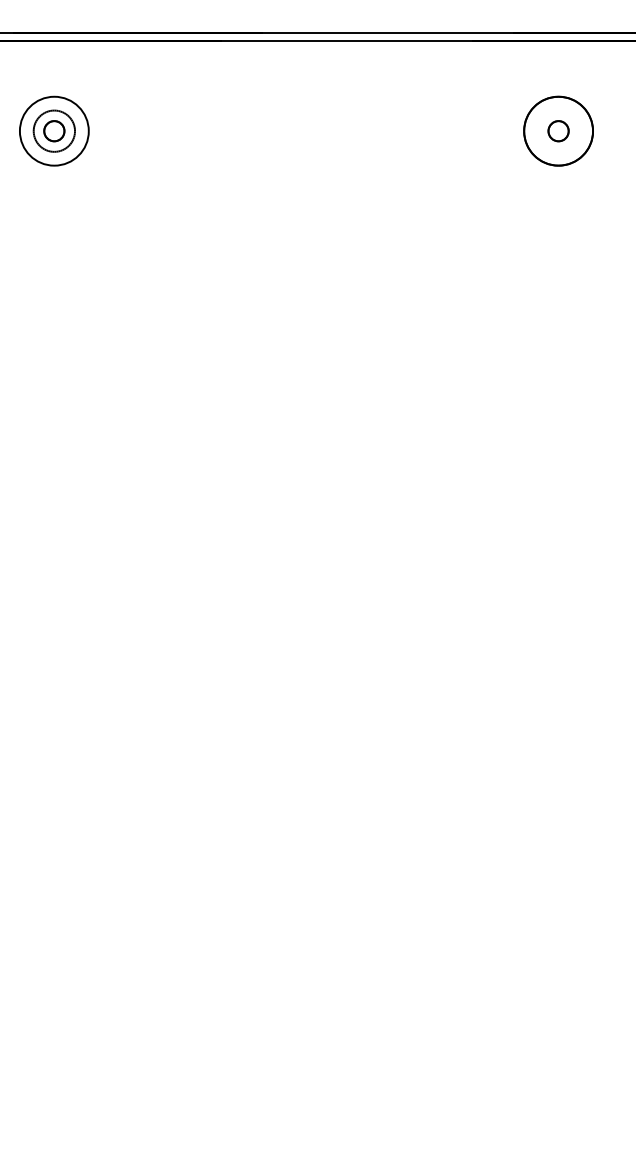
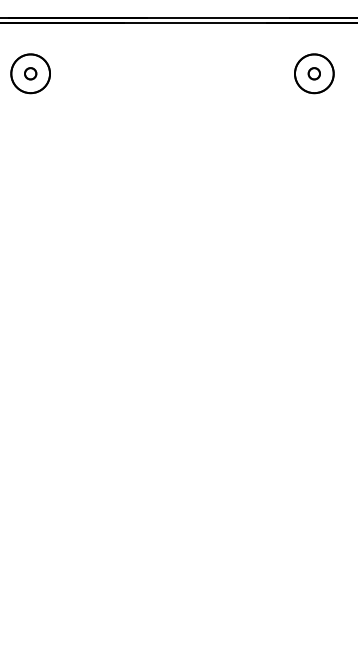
circle: (54, 130) -> (30, 73), size x1.67

